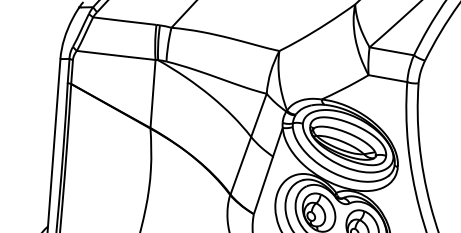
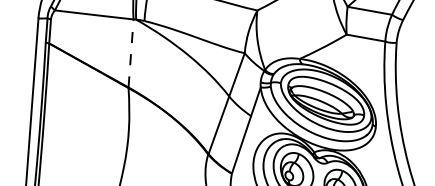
line: (153, 93) -> (131, 52), solid -> dashed

